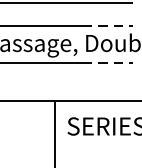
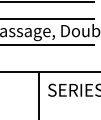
line: (108, 25) -> (77, 18), dashed -> solid
line: (108, 63) -> (77, 45), dashed -> solid

